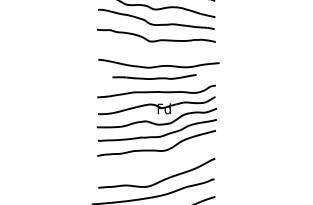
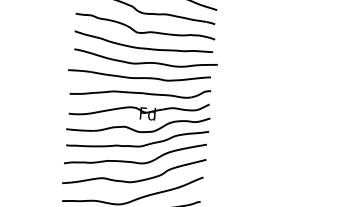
part: (155, 49) -> (143, 42), added
part: (154, 76) -> (139, 74), size x1.43
part: (158, 165) -> (135, 180), added

